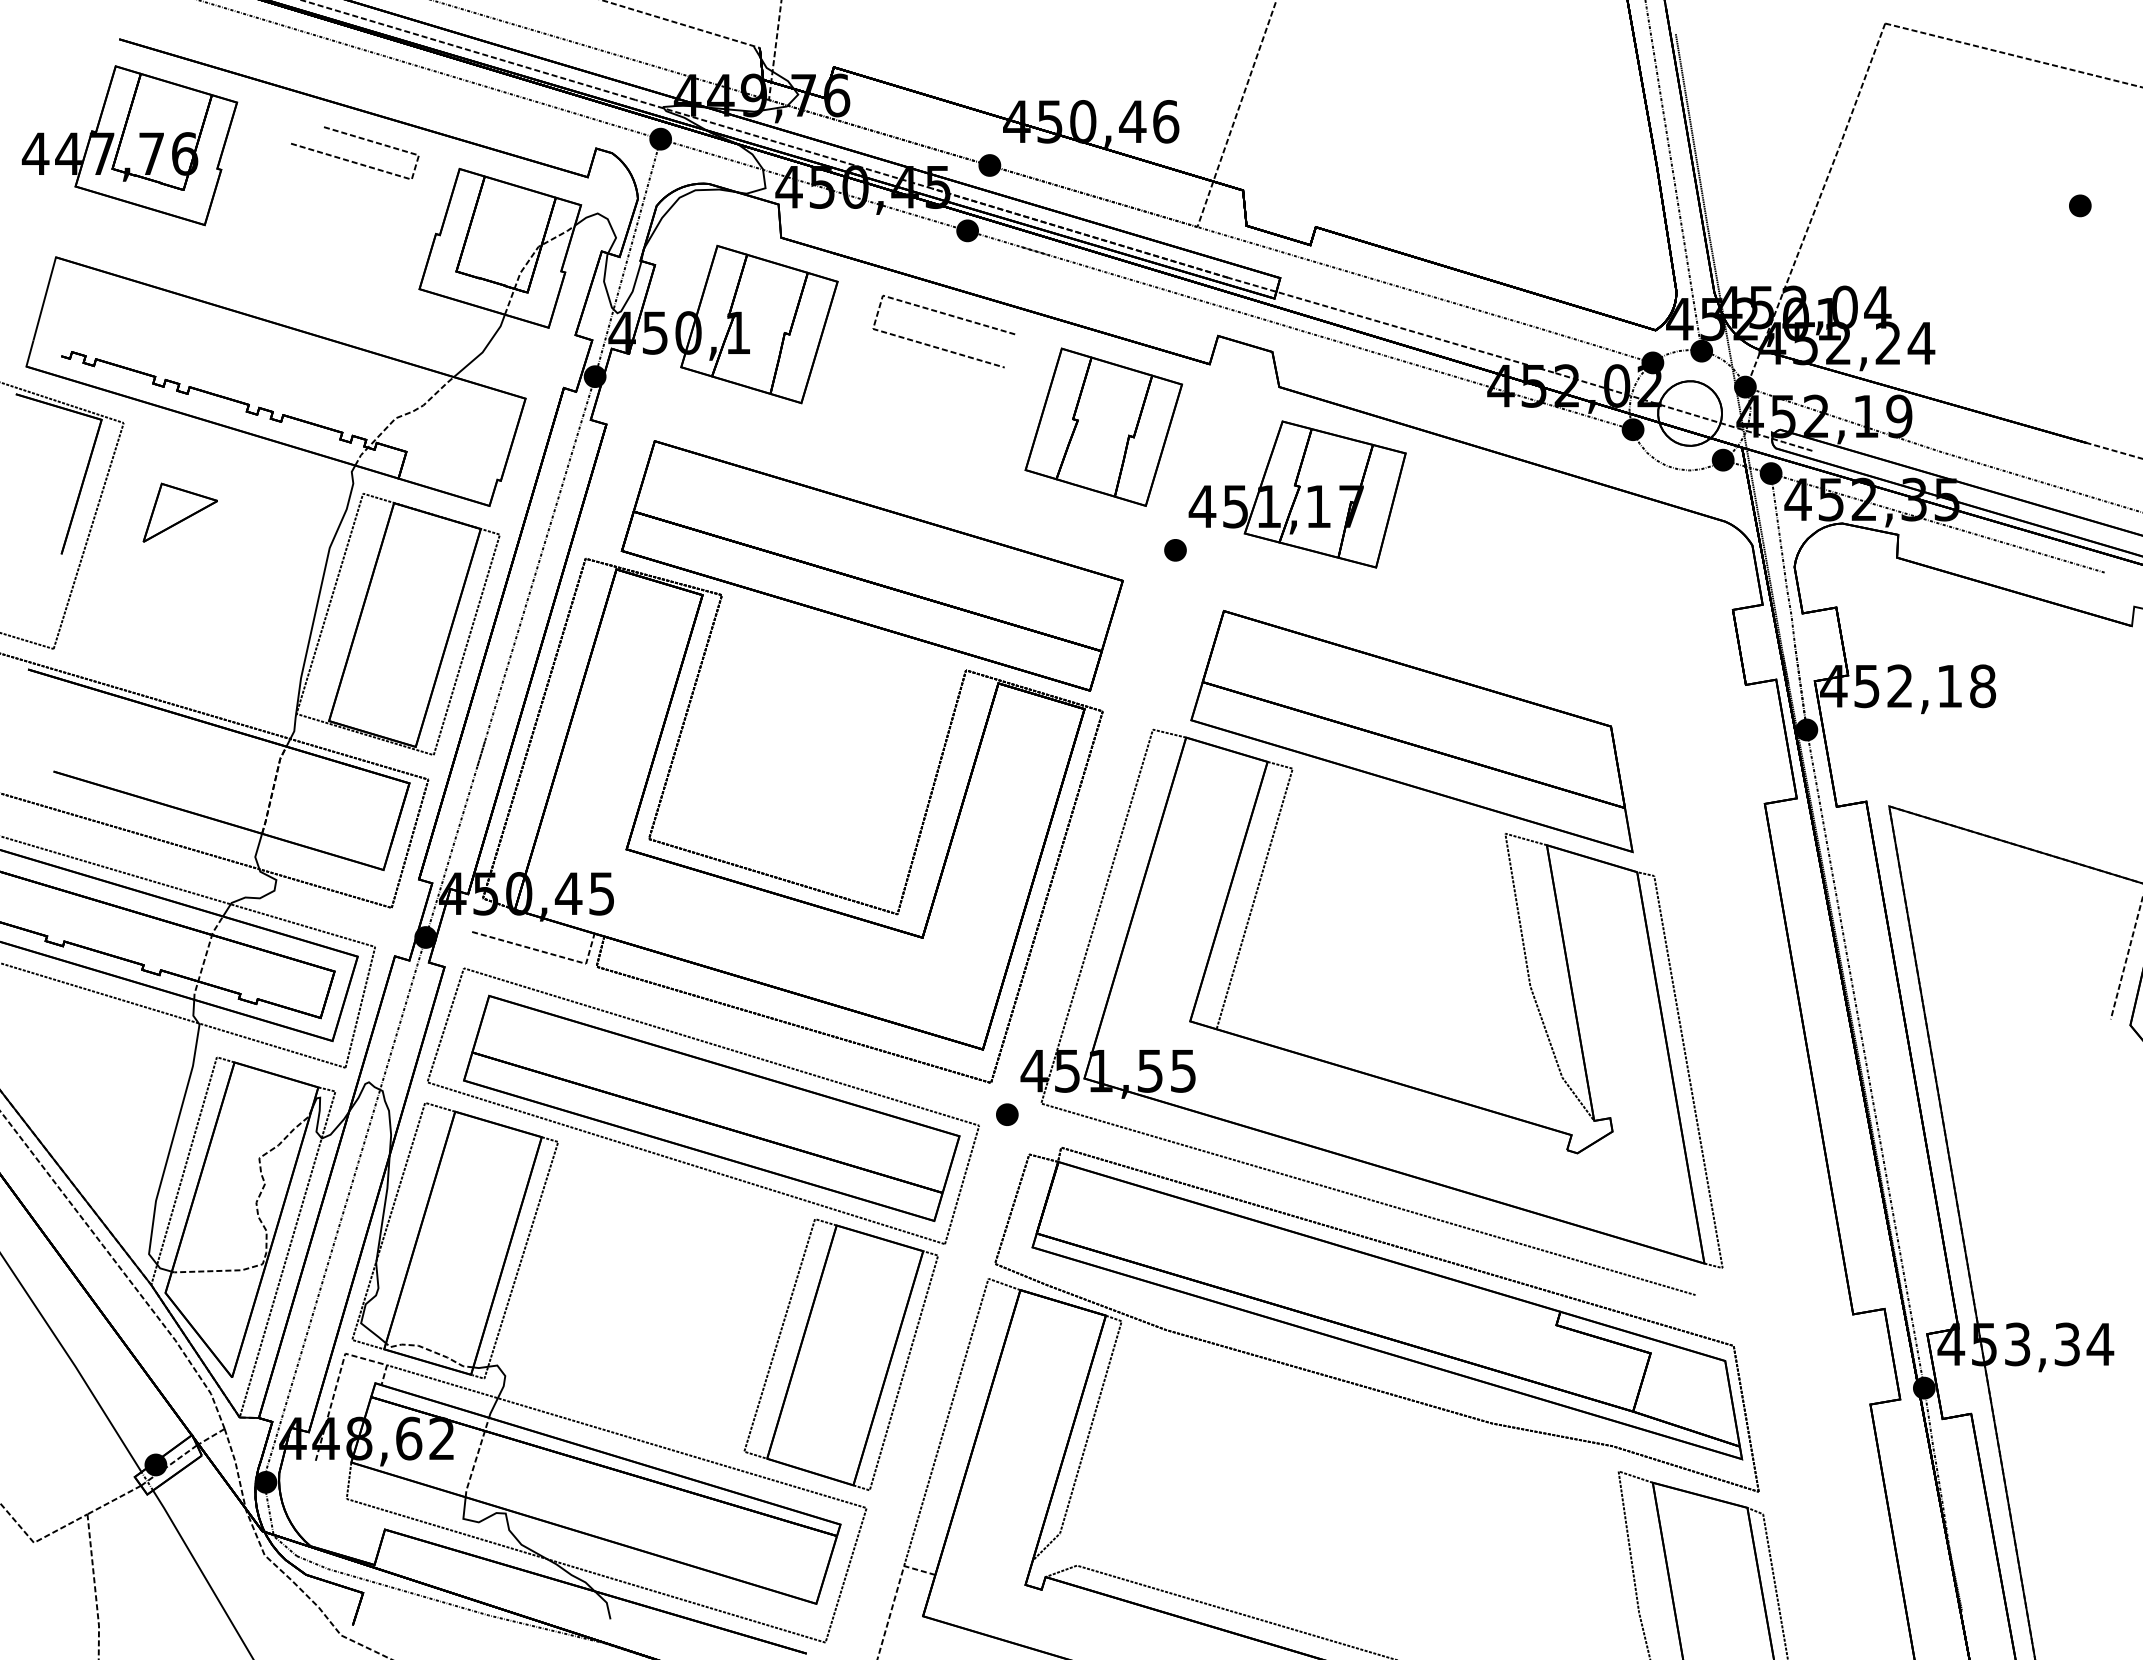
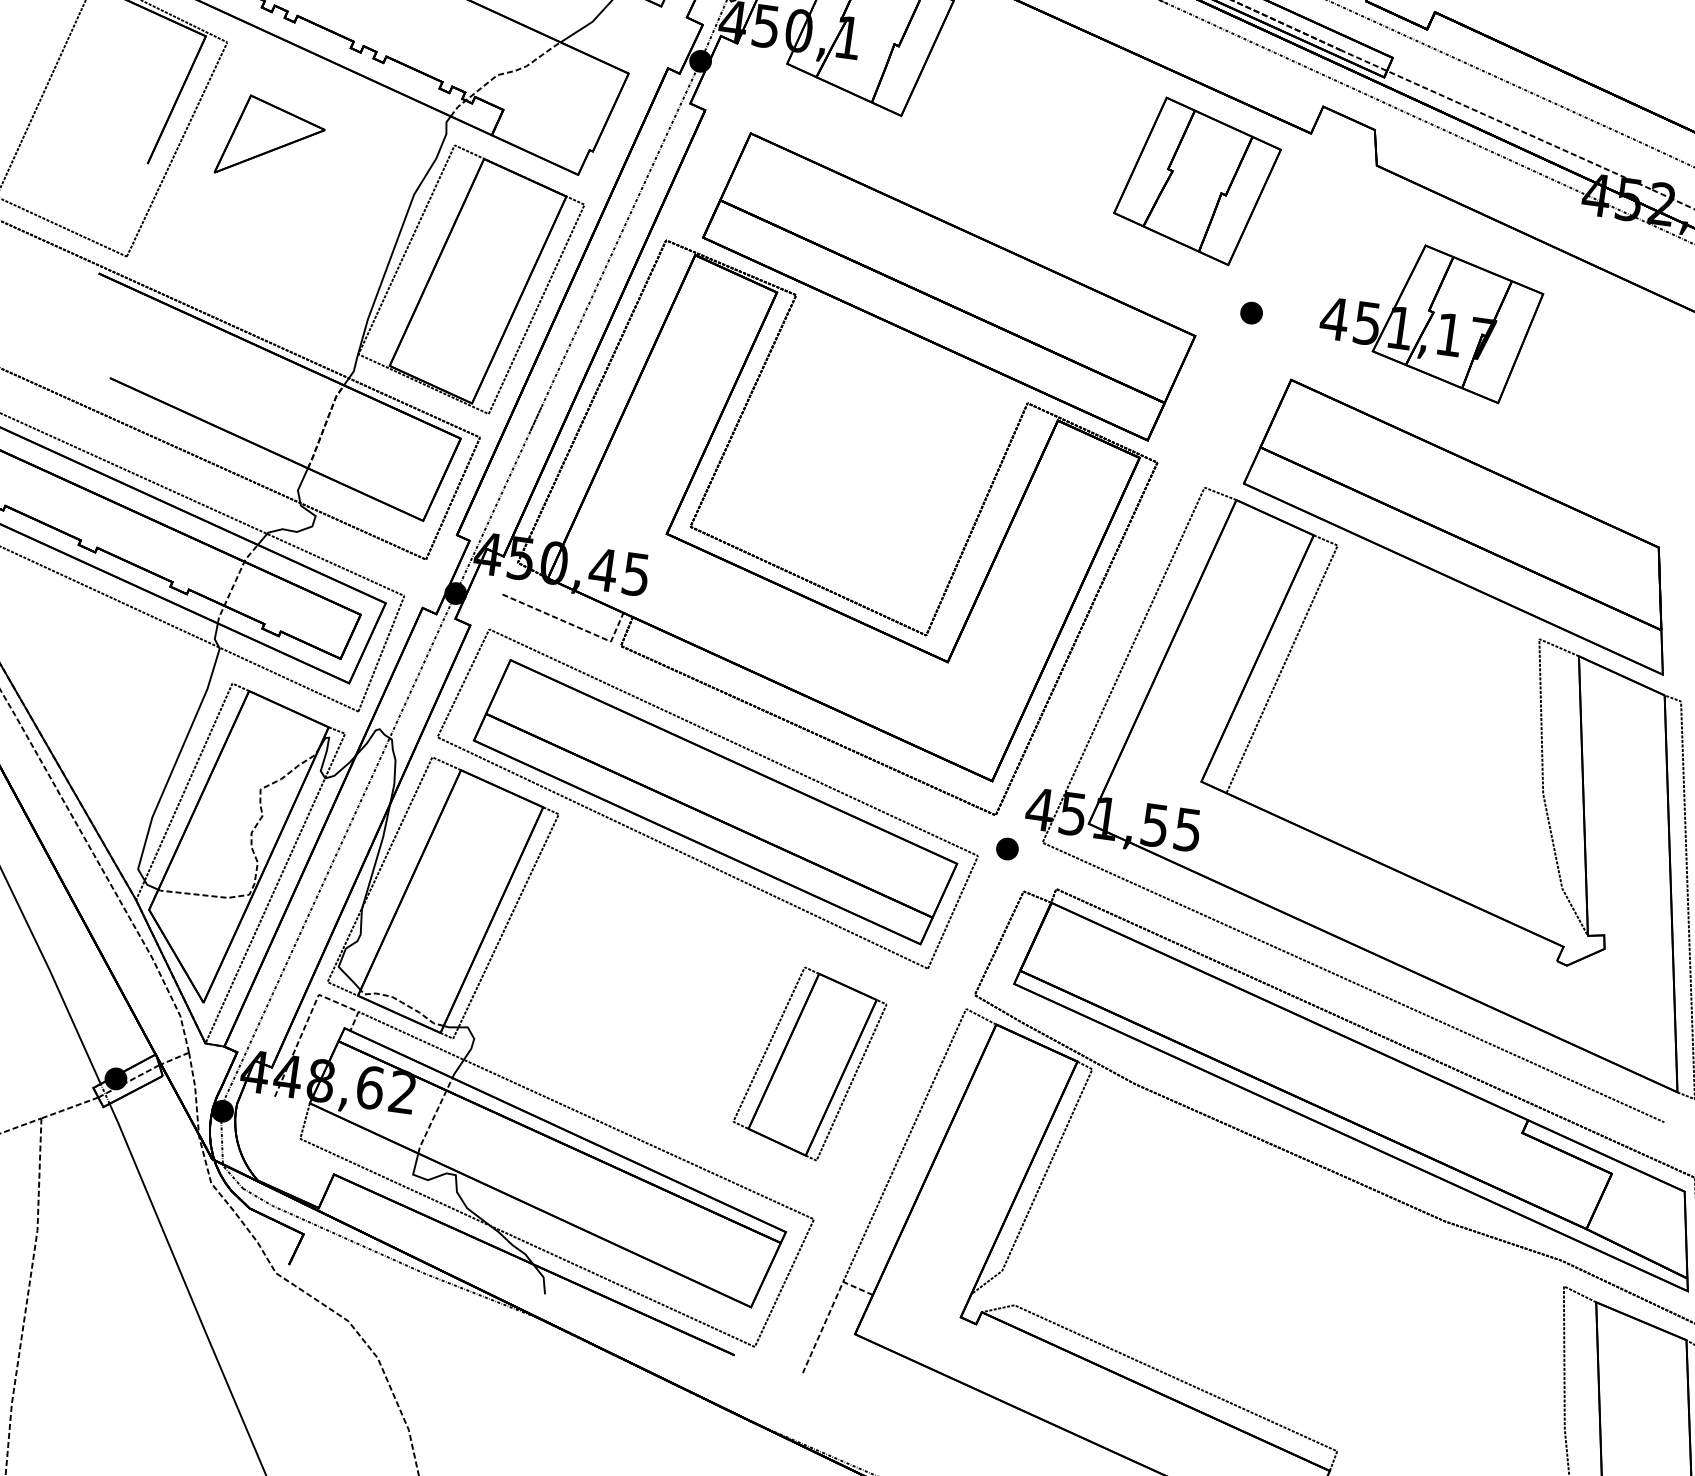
line: (949, 316) -> (1059, 50), removed
part: (1297, 494) -> (1430, 319), moved
part: (179, 512) -> (270, 138), size x1.4
part: (840, 1354) -> (809, 1063), size x0.7

